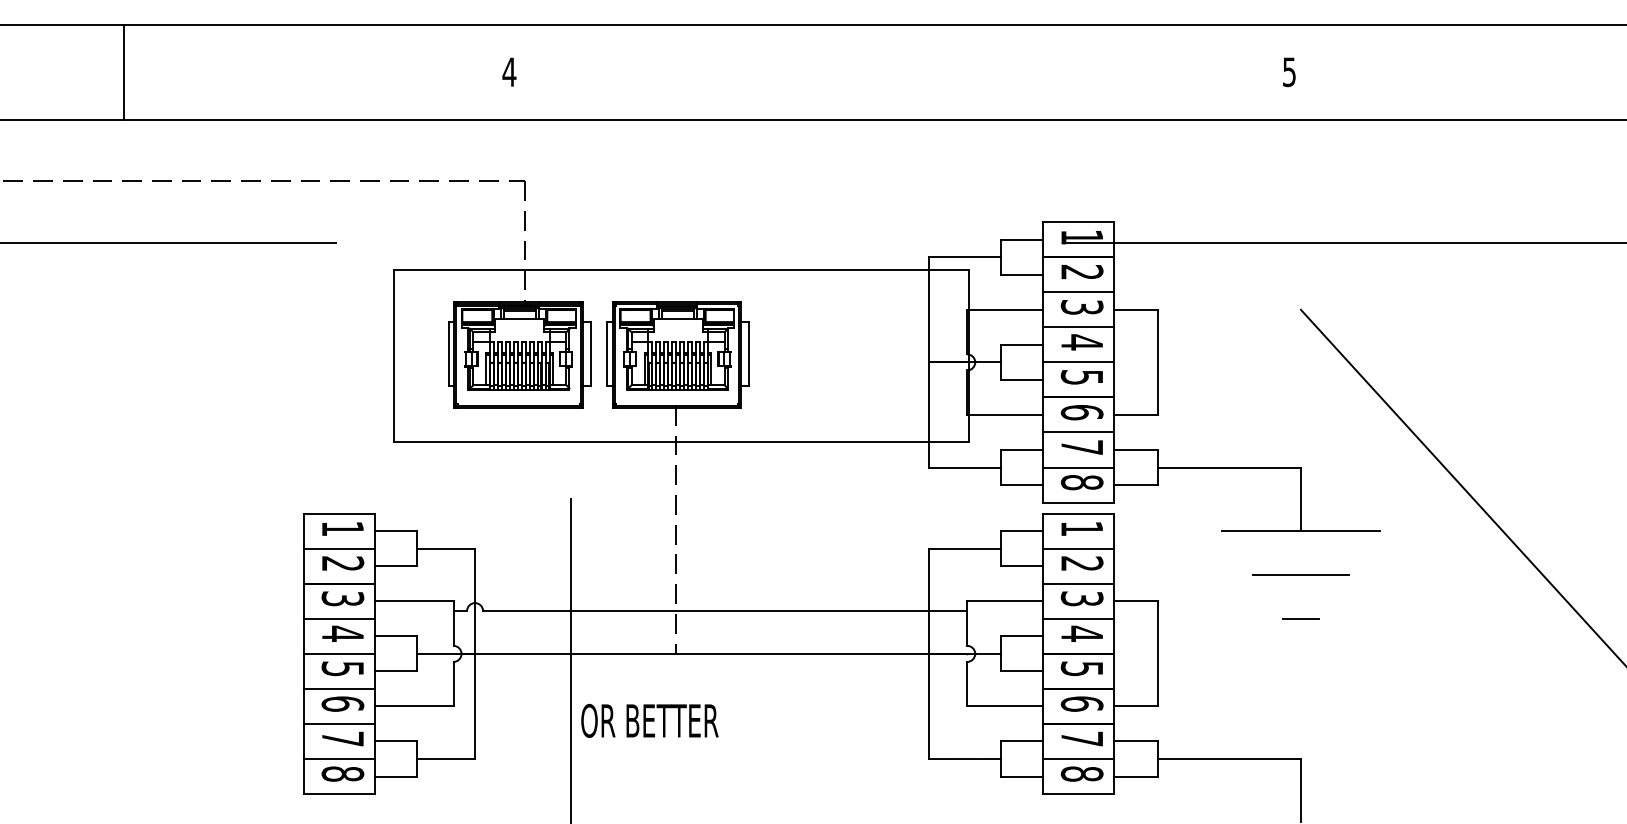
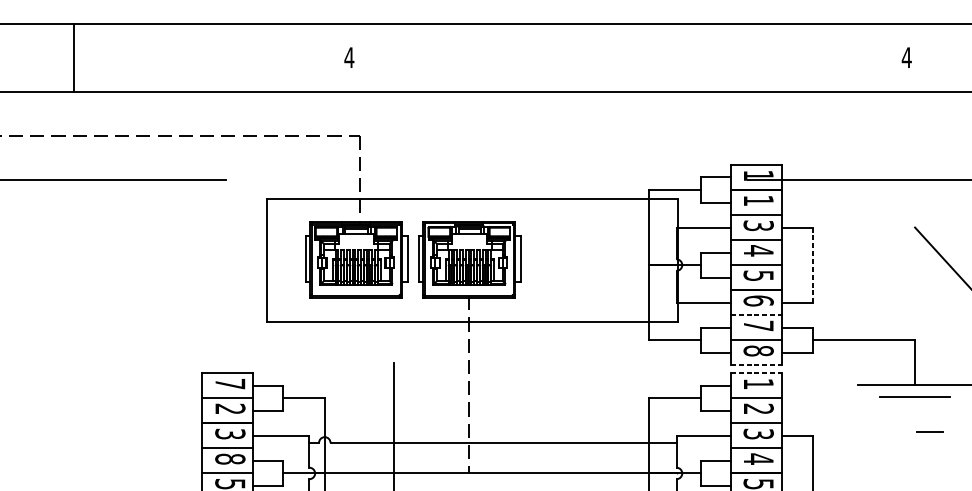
text: (1289, 72) -> (906, 57), 5 -> 4
text: (1082, 271) -> (758, 200), 2 -> 1
line: (1158, 362) -> (813, 265), solid -> dashed
line: (1078, 432) -> (756, 315), solid -> dashed
line: (1078, 502) -> (756, 365), solid -> dashed
line: (1078, 513) -> (756, 373), solid -> dashed
text: (342, 528) -> (230, 383), 1 -> 7
line: (1300, 574) -> (914, 396), moved
line: (1300, 618) -> (929, 431), moved
text: (342, 633) -> (230, 458), 4 -> 8

